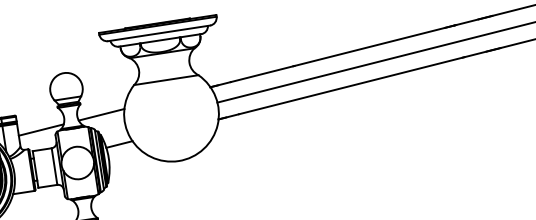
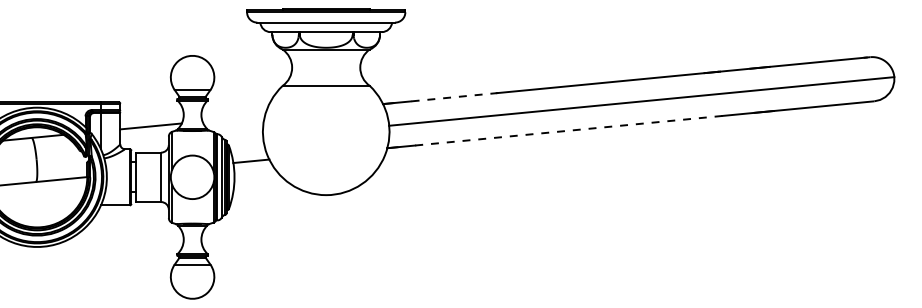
line: (262, 74) -> (454, 97), solid -> dashed
line: (352, 85) -> (570, 130), solid -> dashed
line: (101, 114) -> (233, 118), removed

